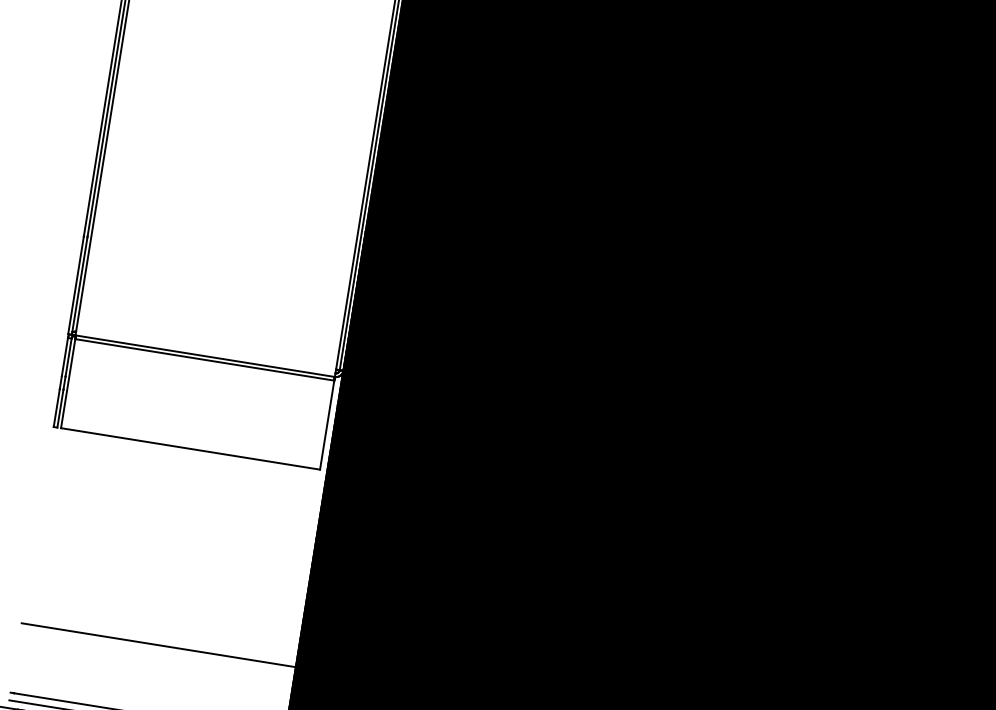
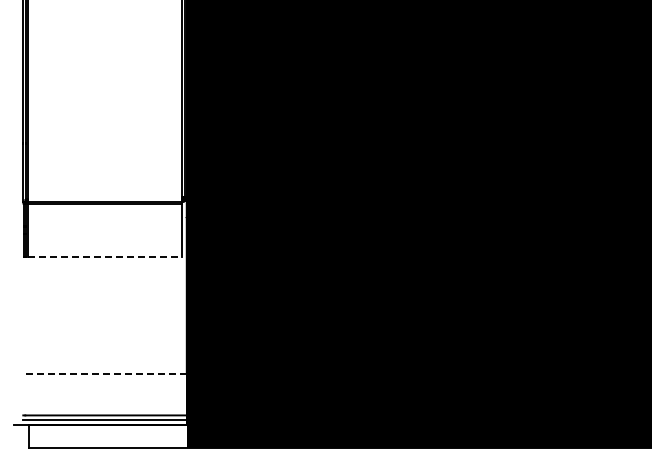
line: (191, 448) -> (105, 256), solid -> dashed
line: (159, 646) -> (105, 374), solid -> dashed

